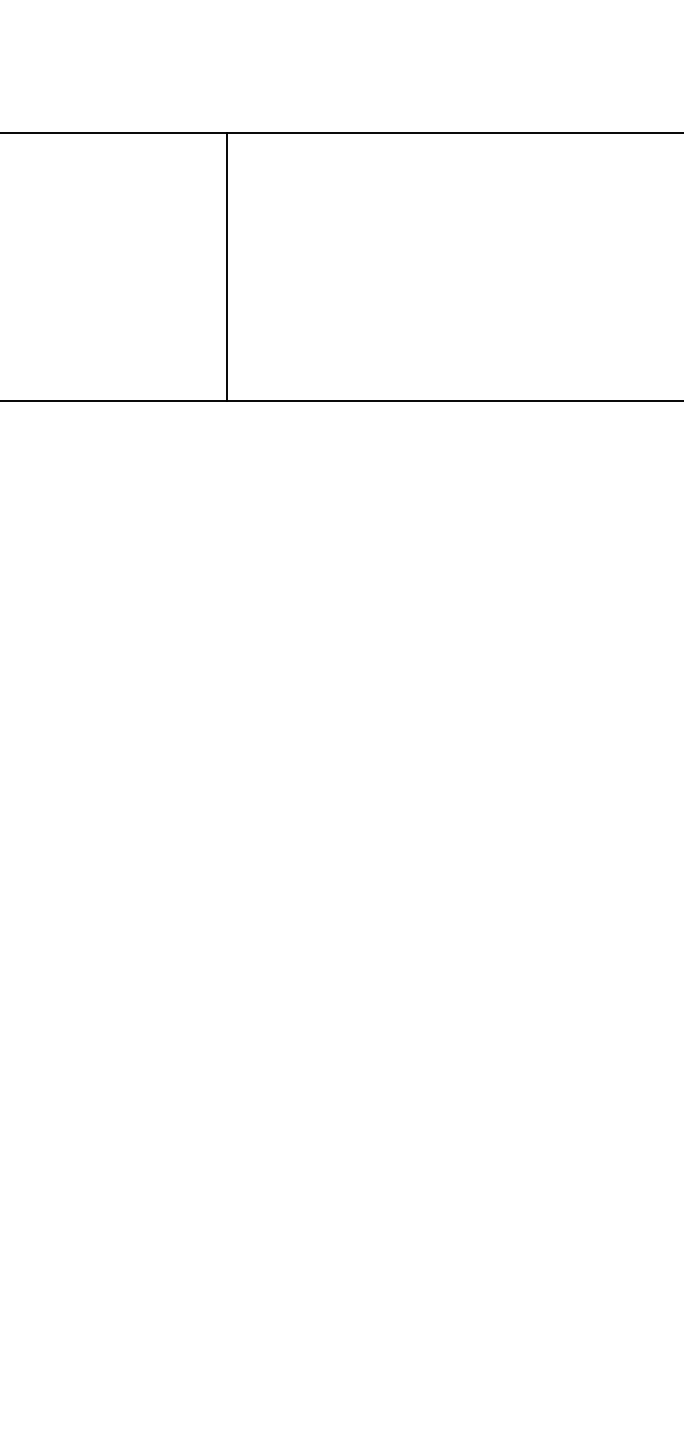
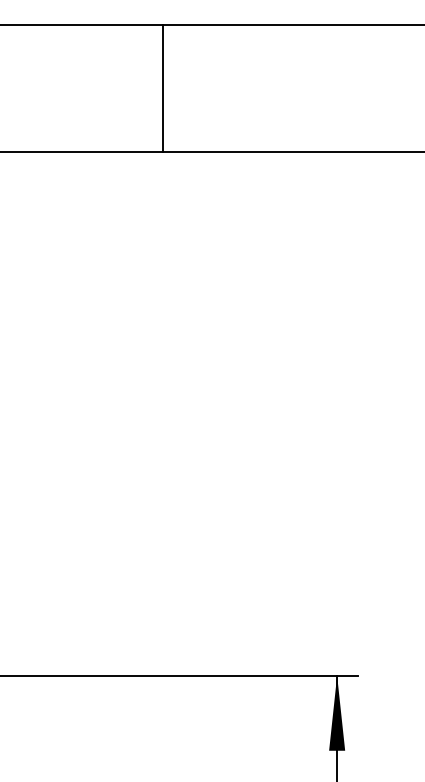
line: (225, 266) -> (162, 88), moved

